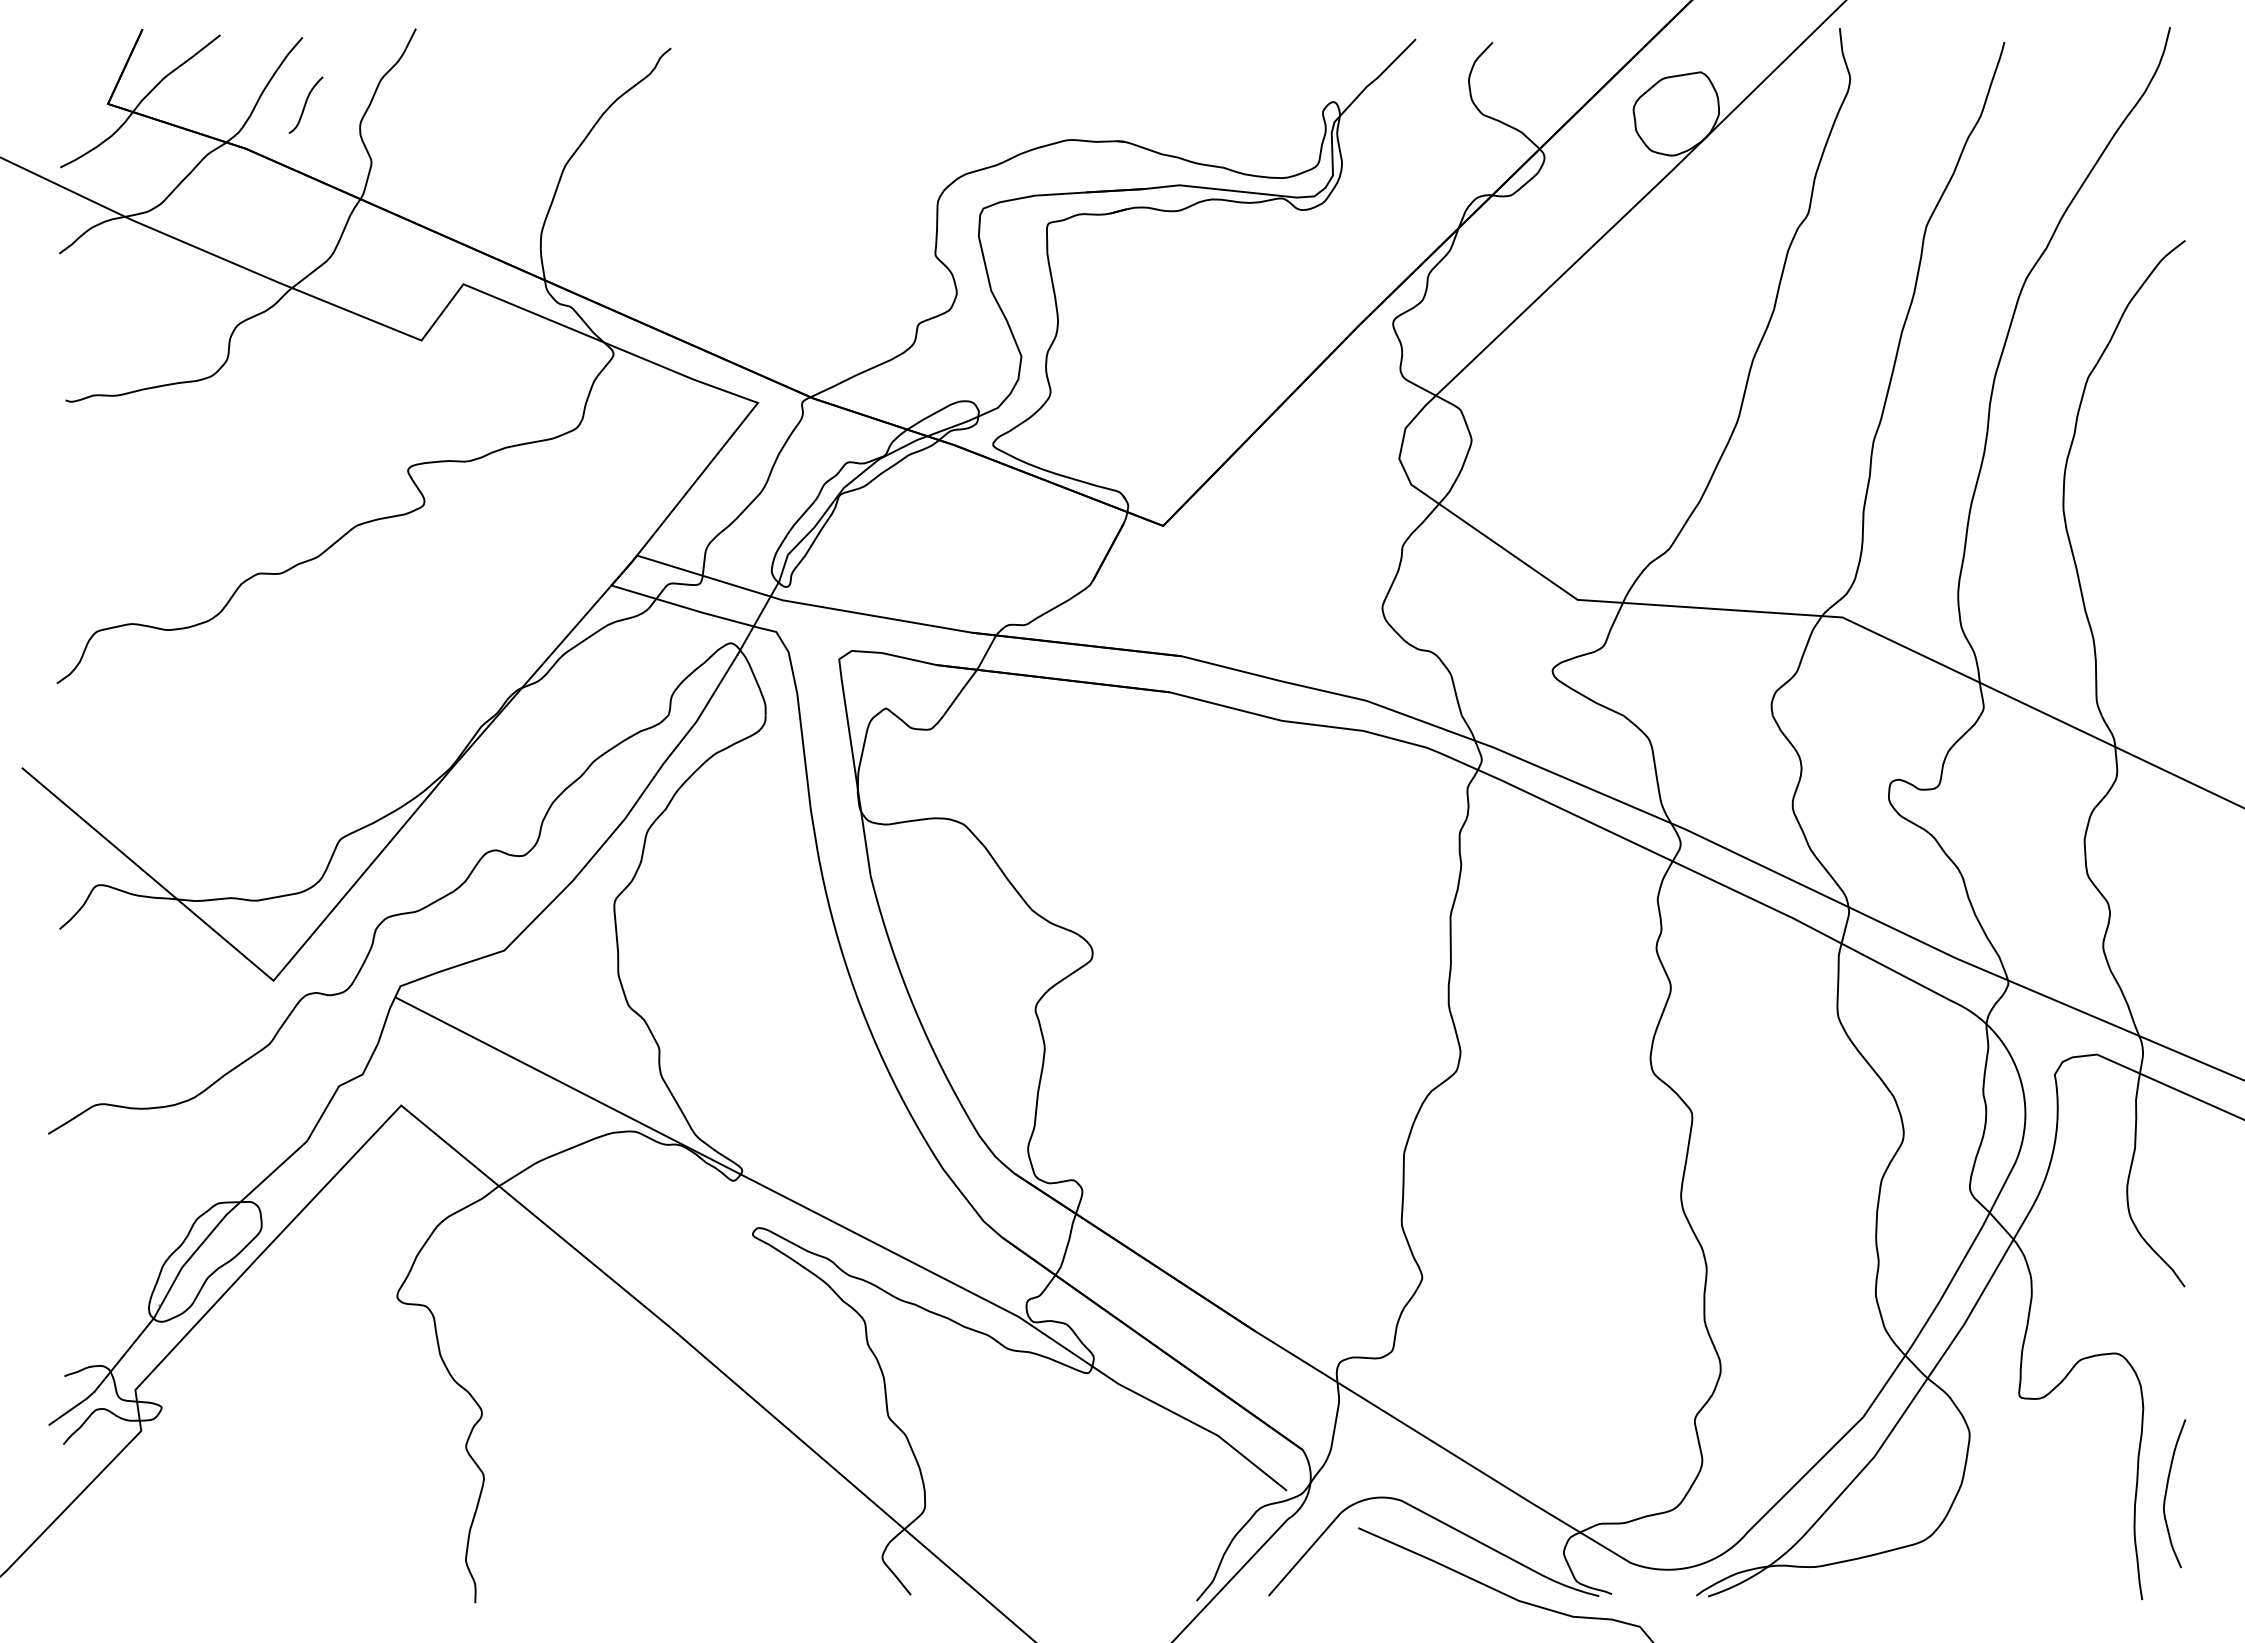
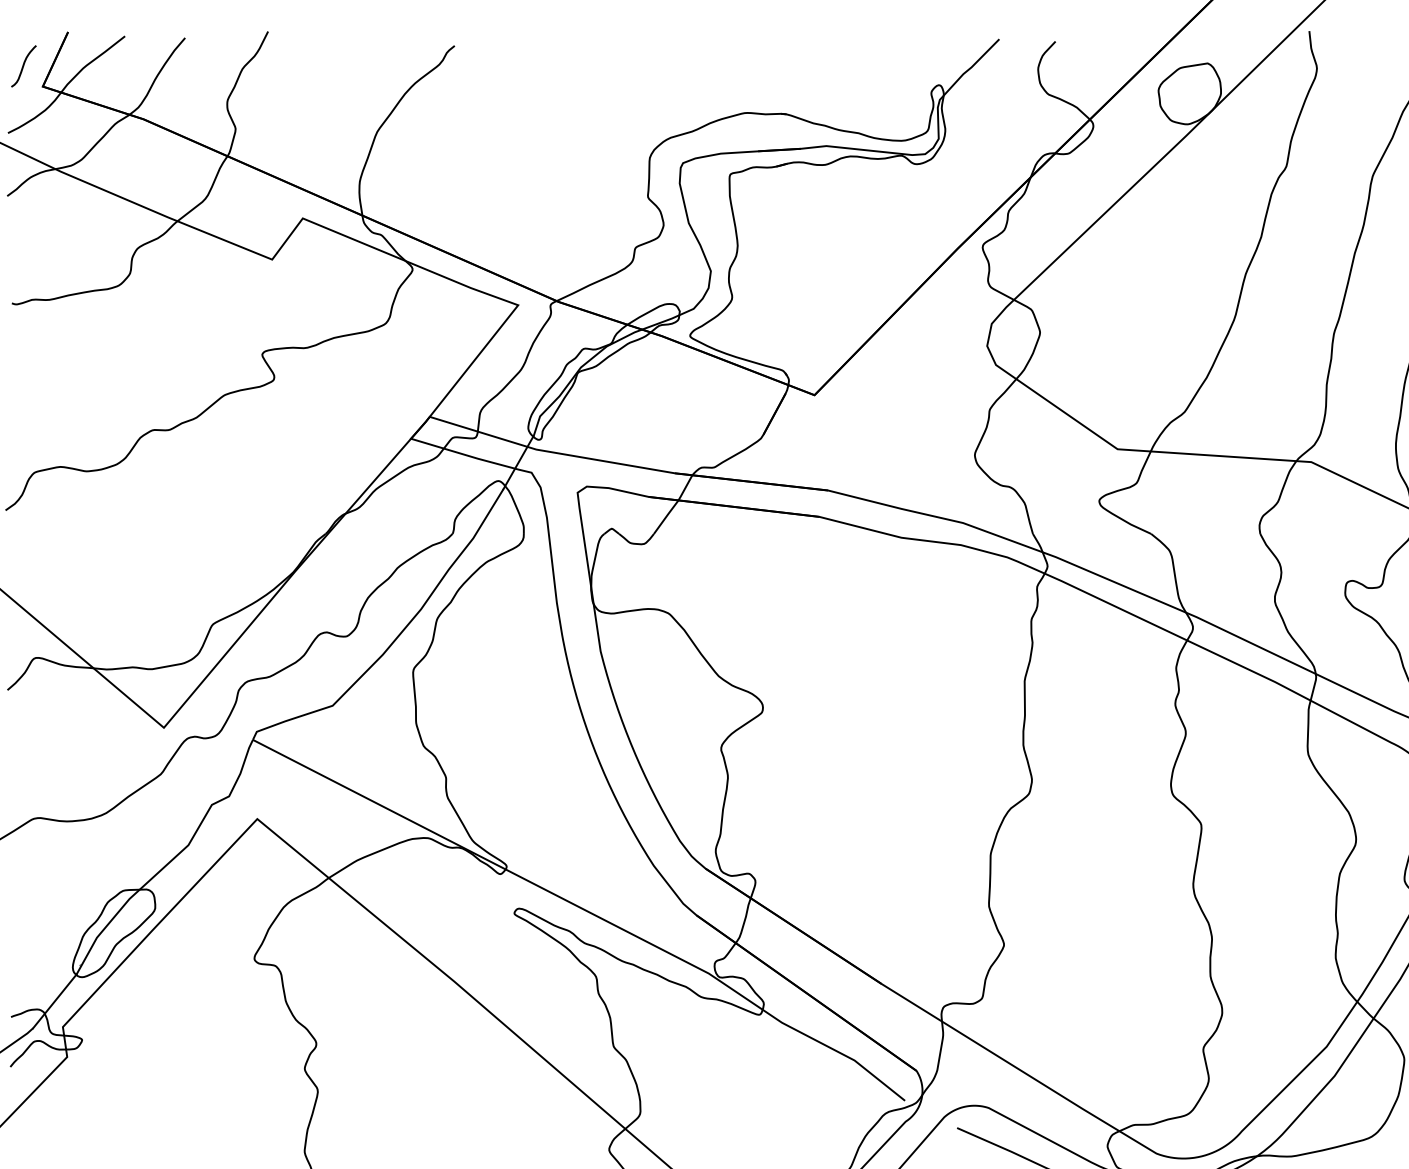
curve: (305, 104) -> (23, 65), moved

